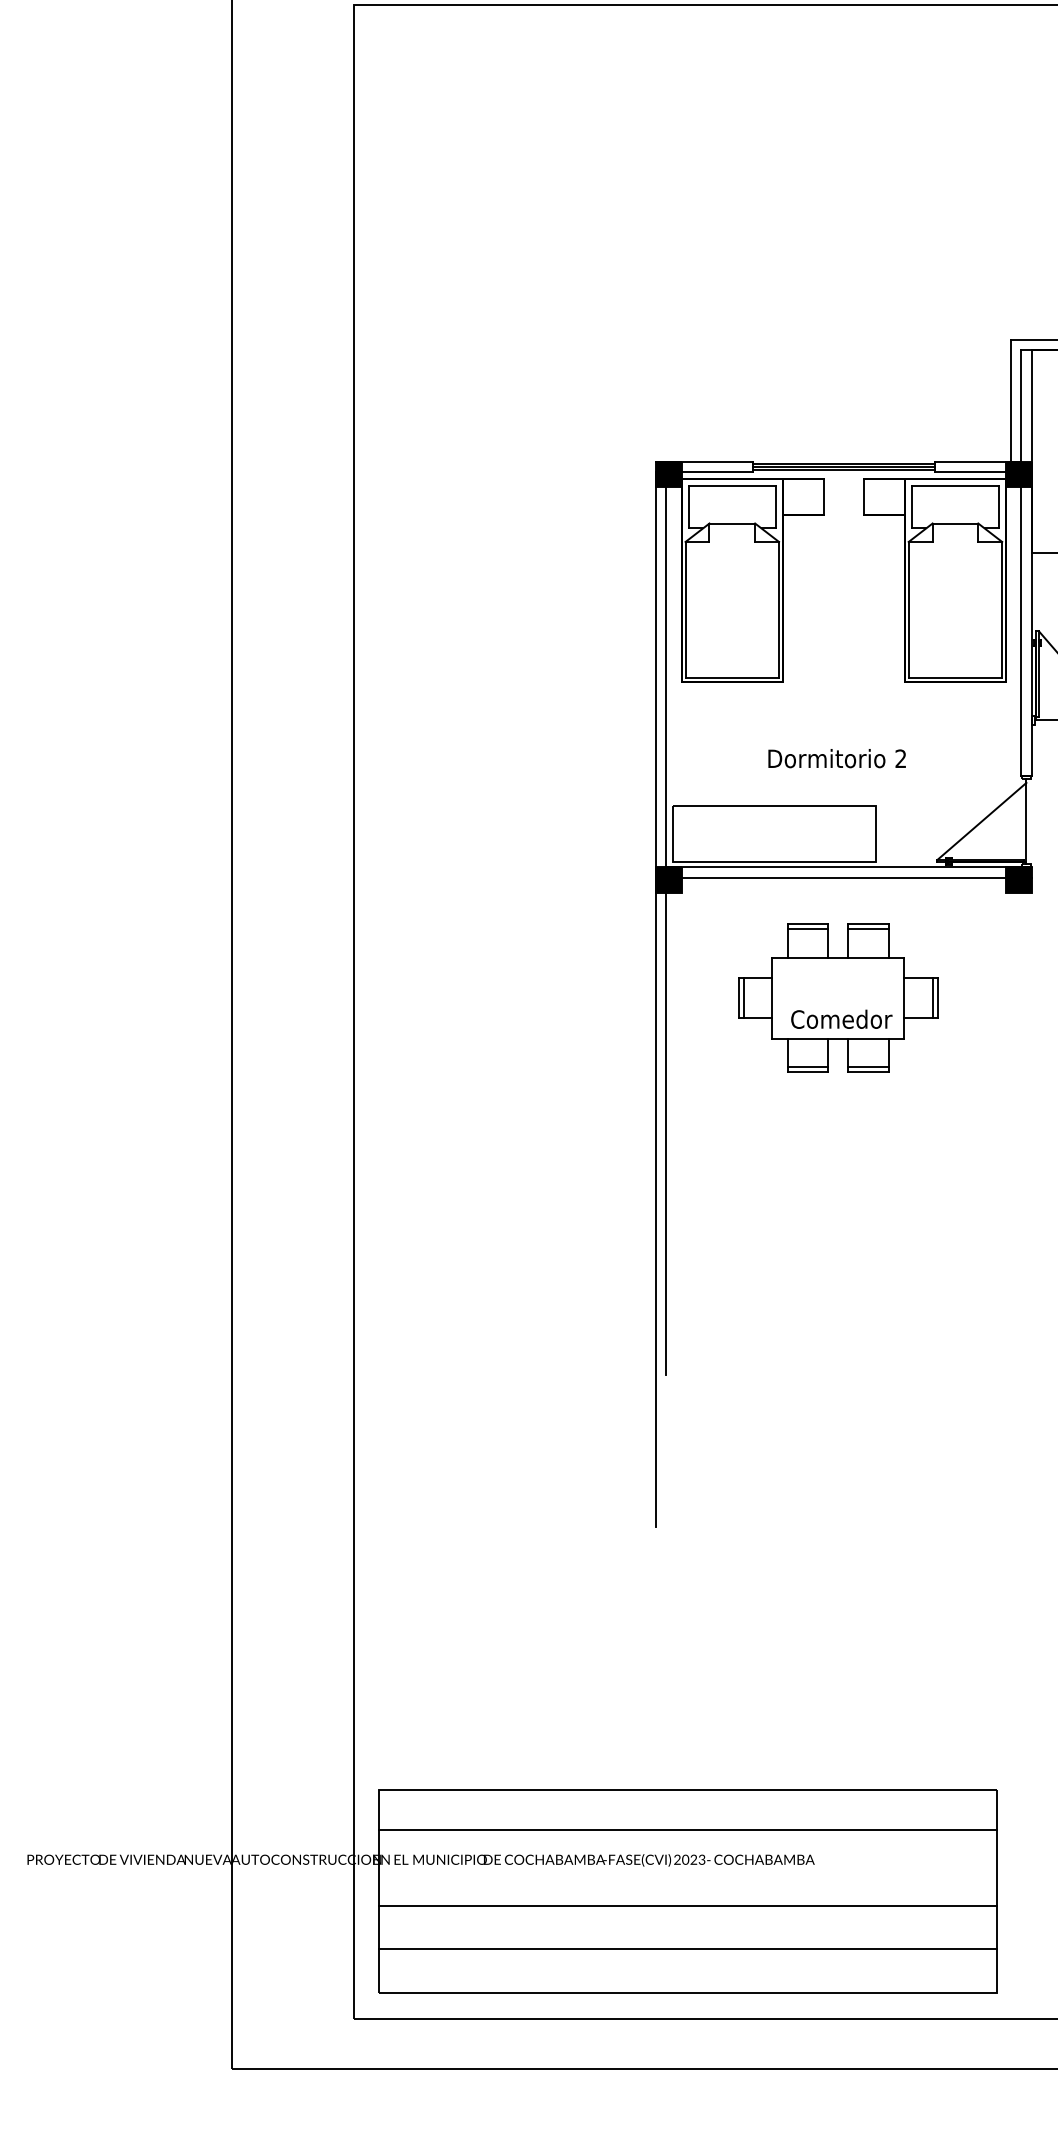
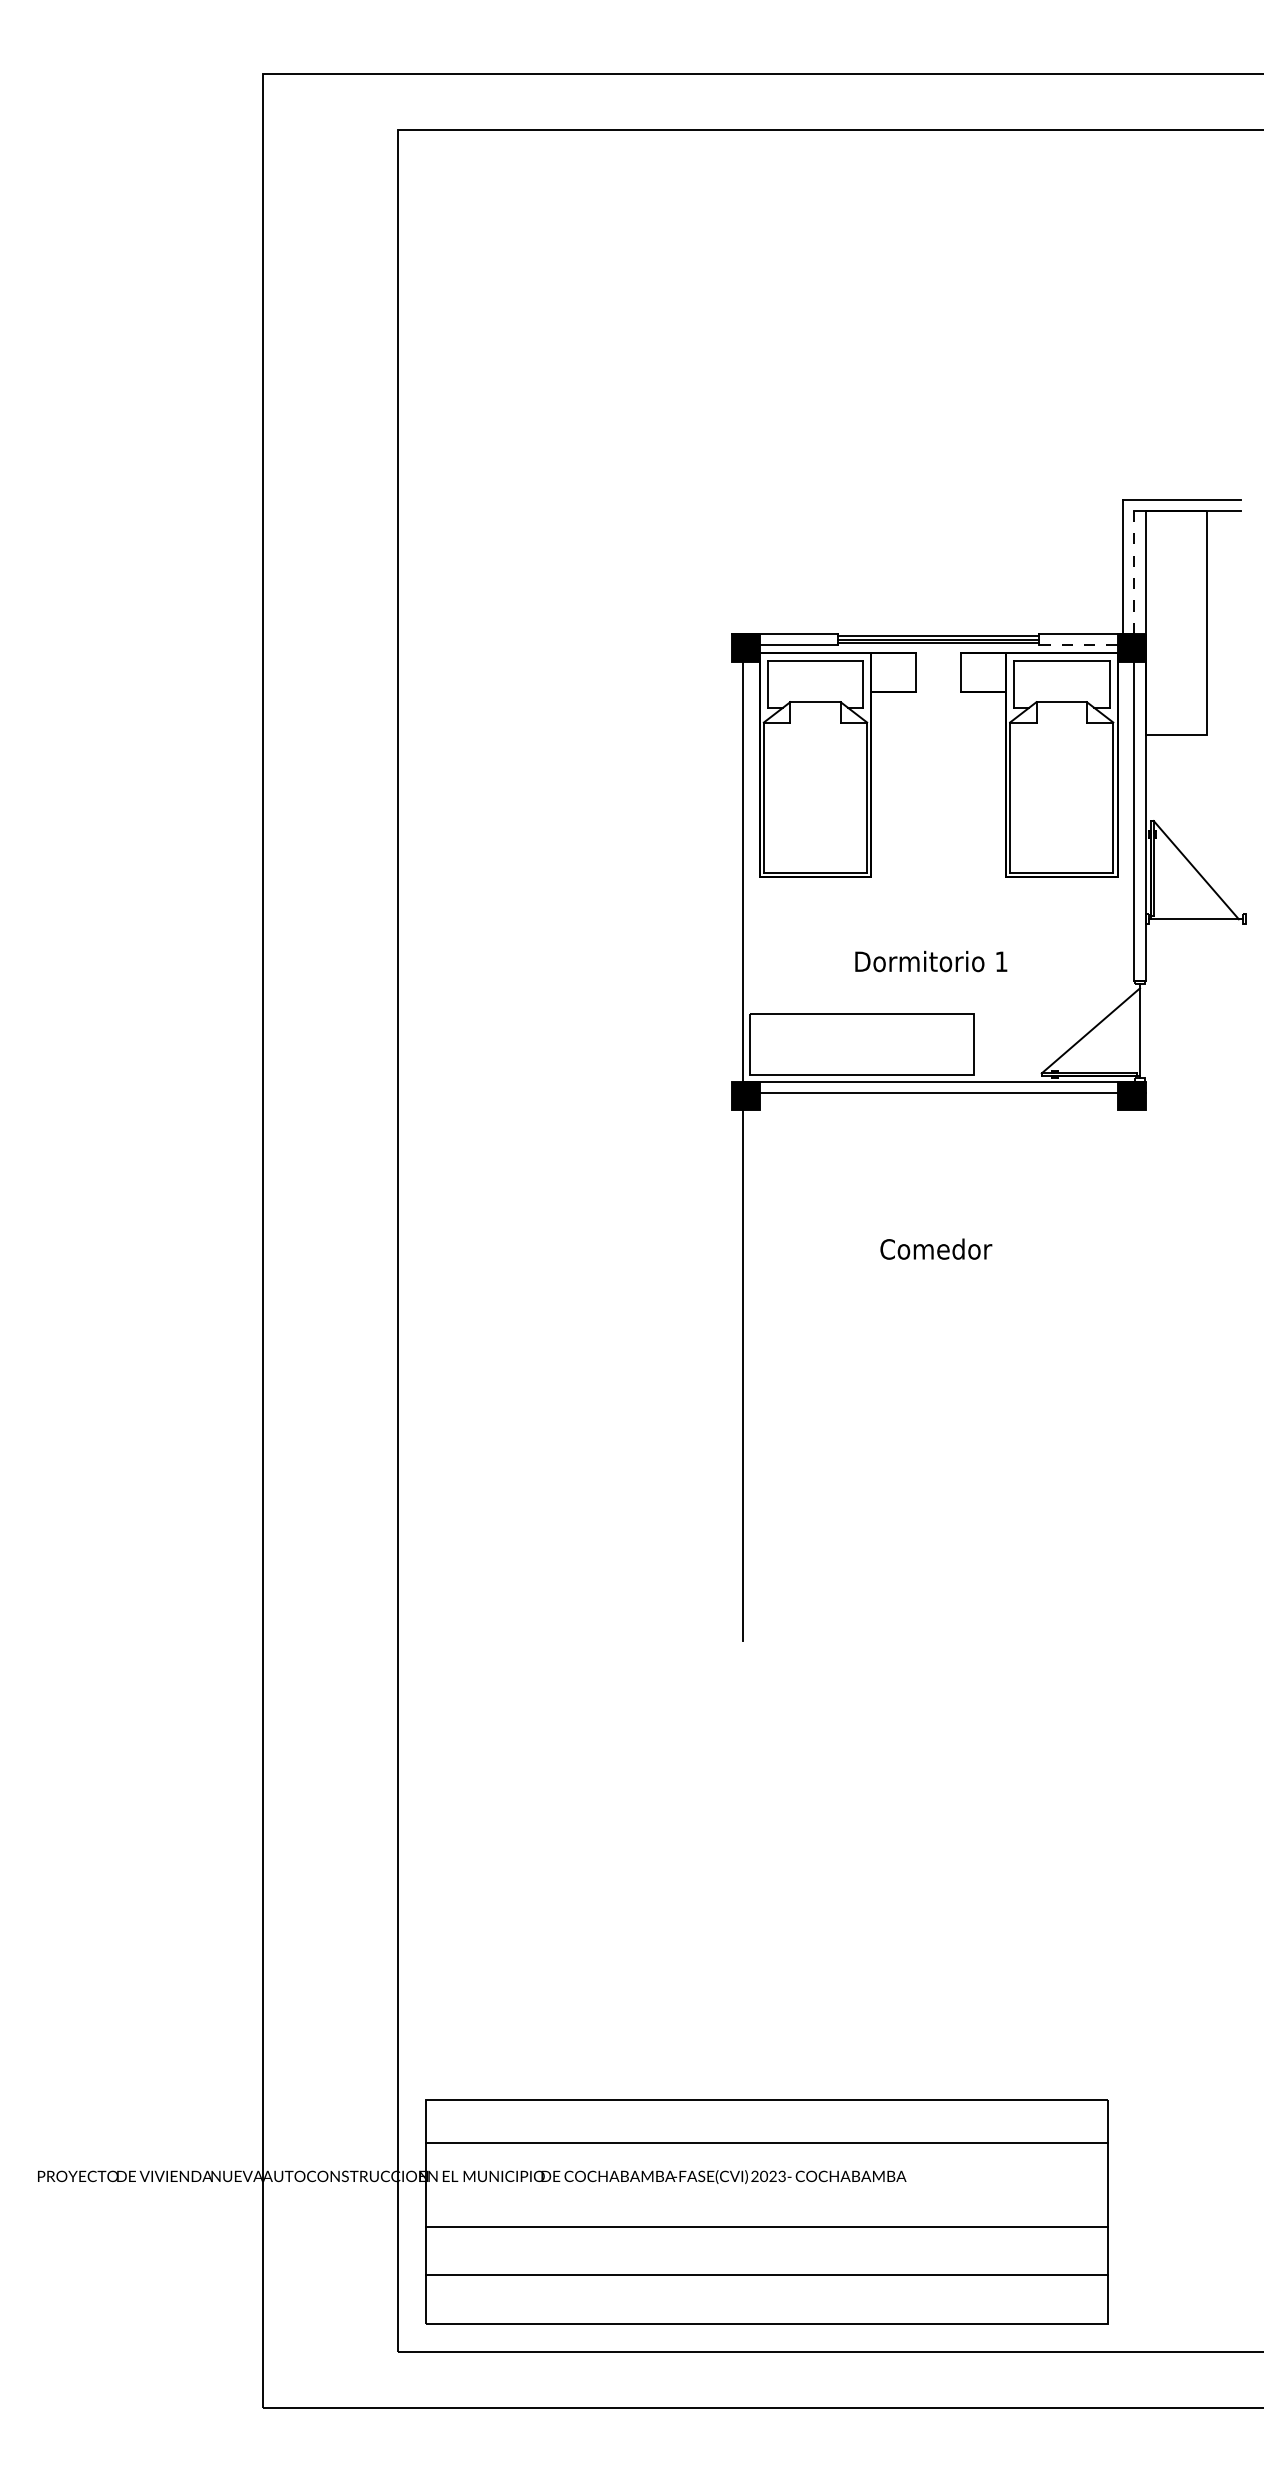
line: (1021, 405) -> (1134, 572), solid -> dashed
line: (970, 472) -> (1078, 645), solid -> dashed
text: (900, 758) -> (1001, 961), 2 -> 1
part: (838, 997) -> (932, 1225), removed
line: (656, 998) -> (731, 1226), removed

